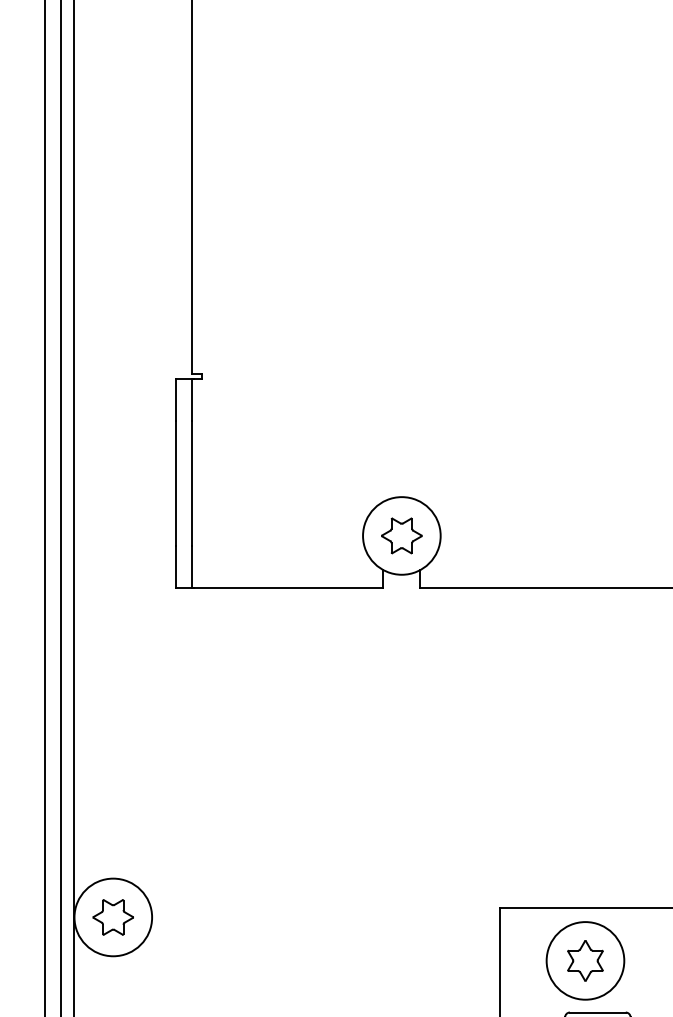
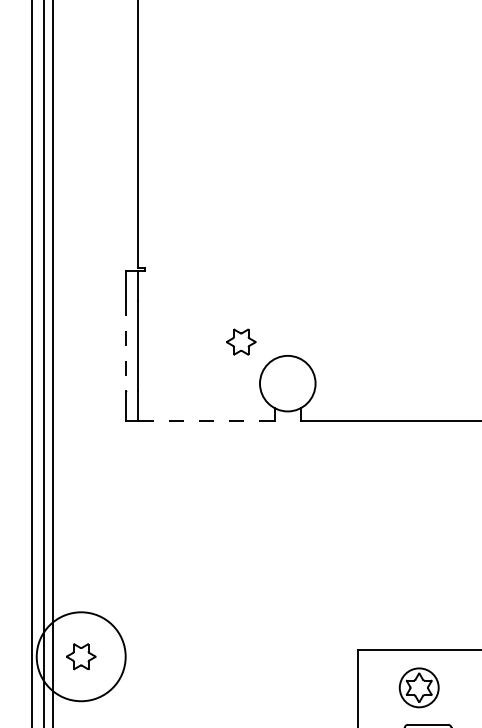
line: (176, 483) -> (126, 346), solid -> dashed
part: (401, 535) -> (241, 341), moved
line: (288, 588) -> (206, 421), solid -> dashed
circle: (113, 917) -> (81, 656), size x1.6
circle: (585, 960) -> (419, 687), size x0.7

